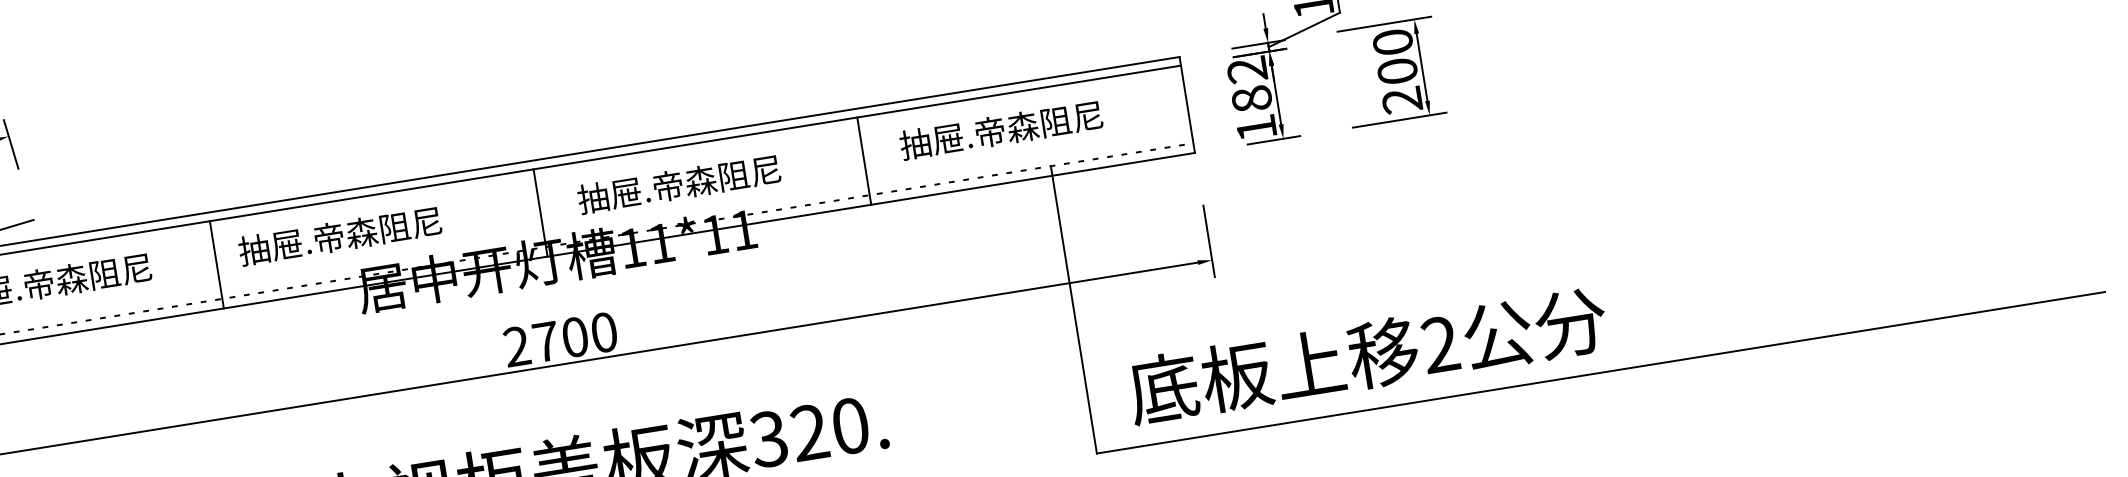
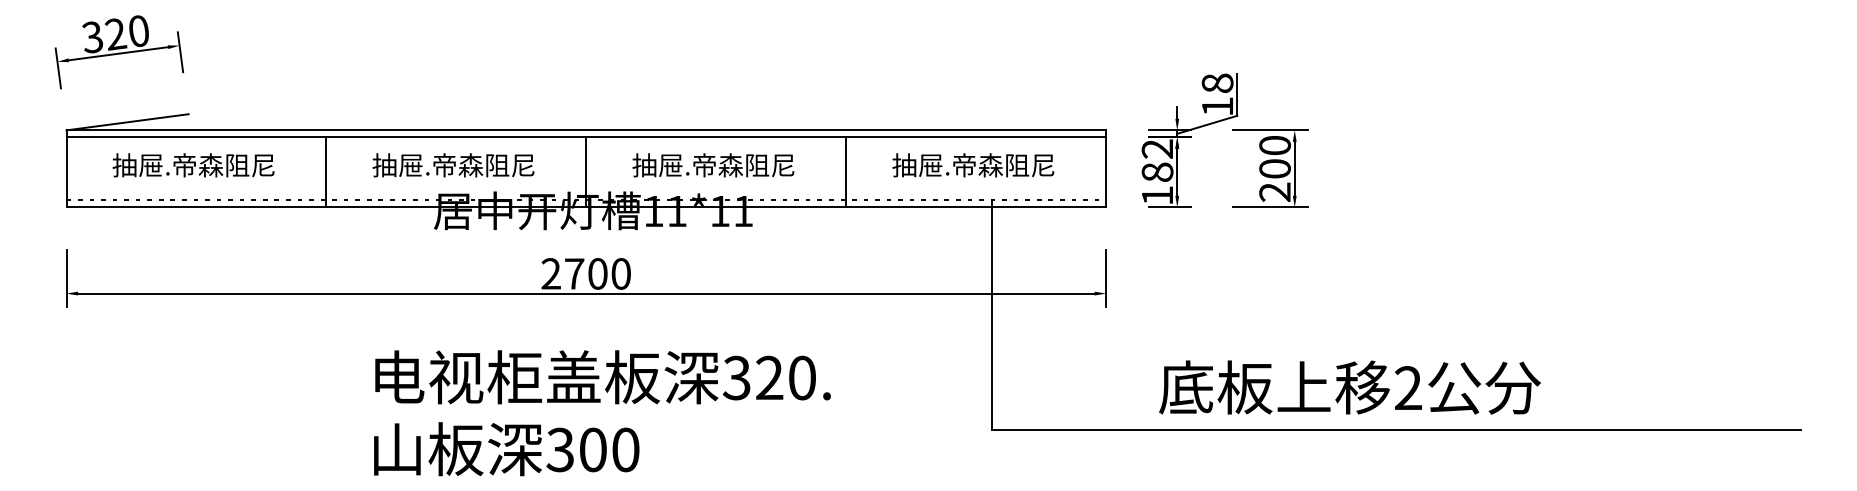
text: (1001, 130) -> (973, 165), moved
text: (679, 184) -> (713, 165), moved
text: (340, 236) -> (453, 165), moved
text: (1366, 355) -> (1349, 387), moved

